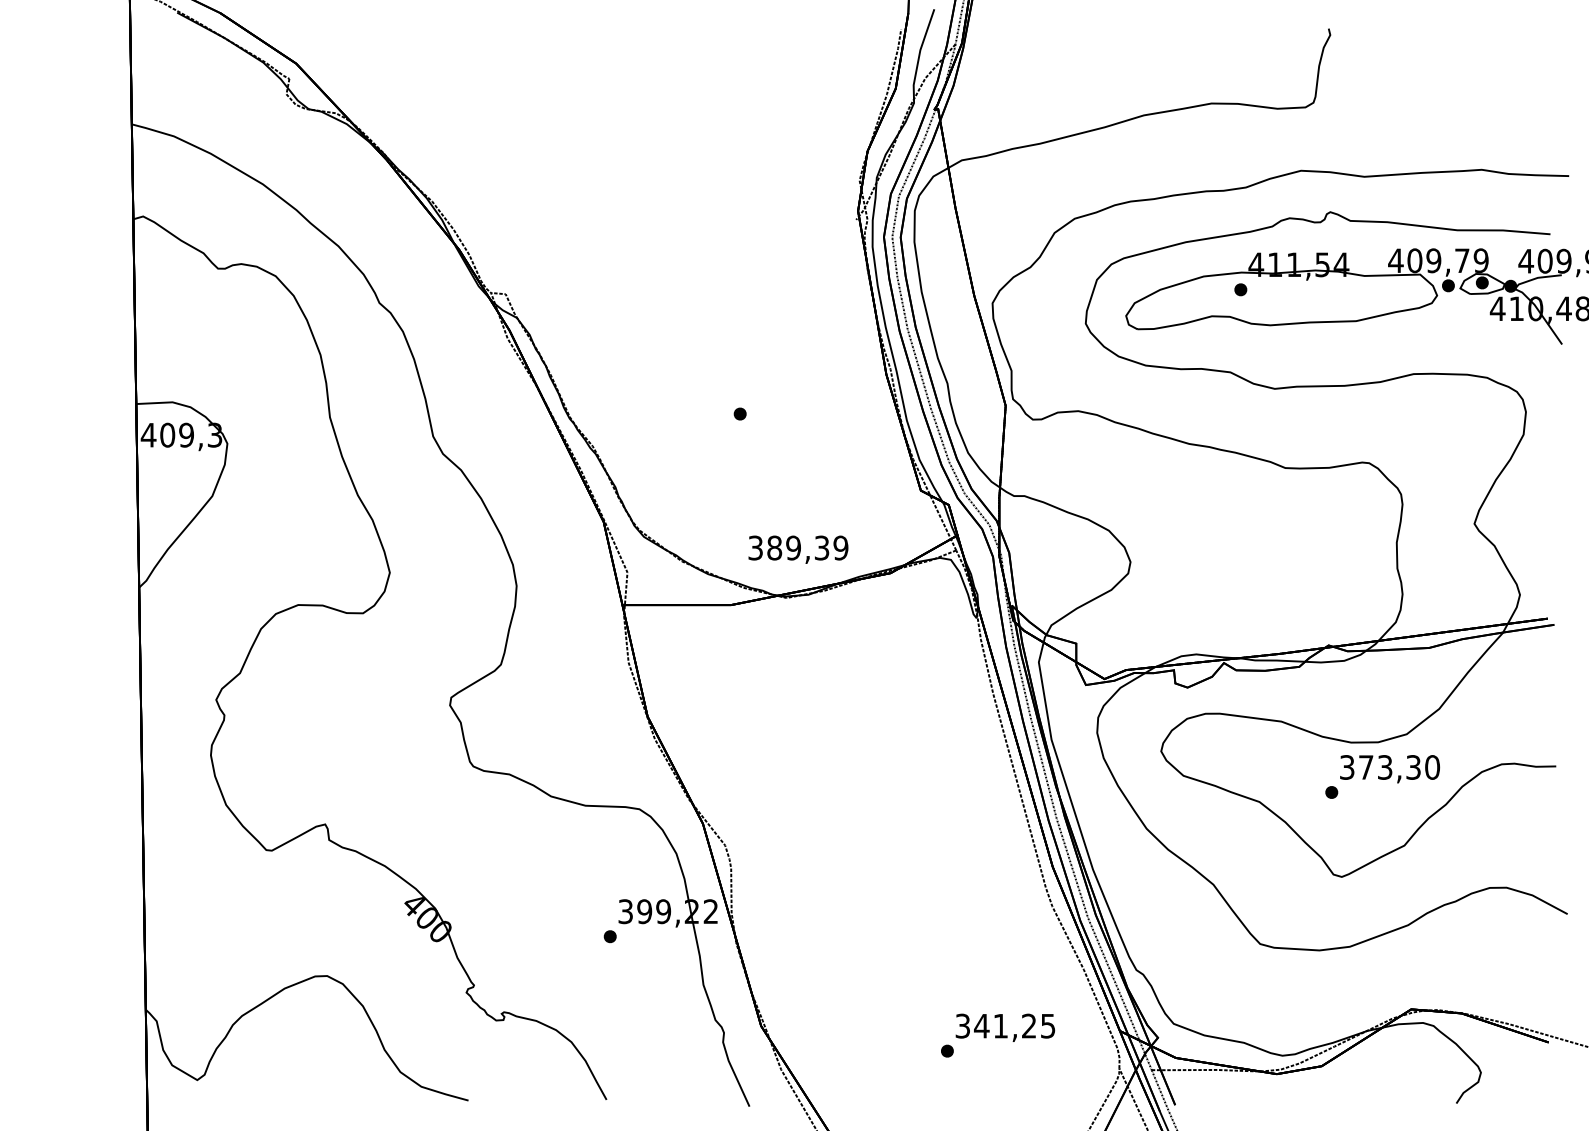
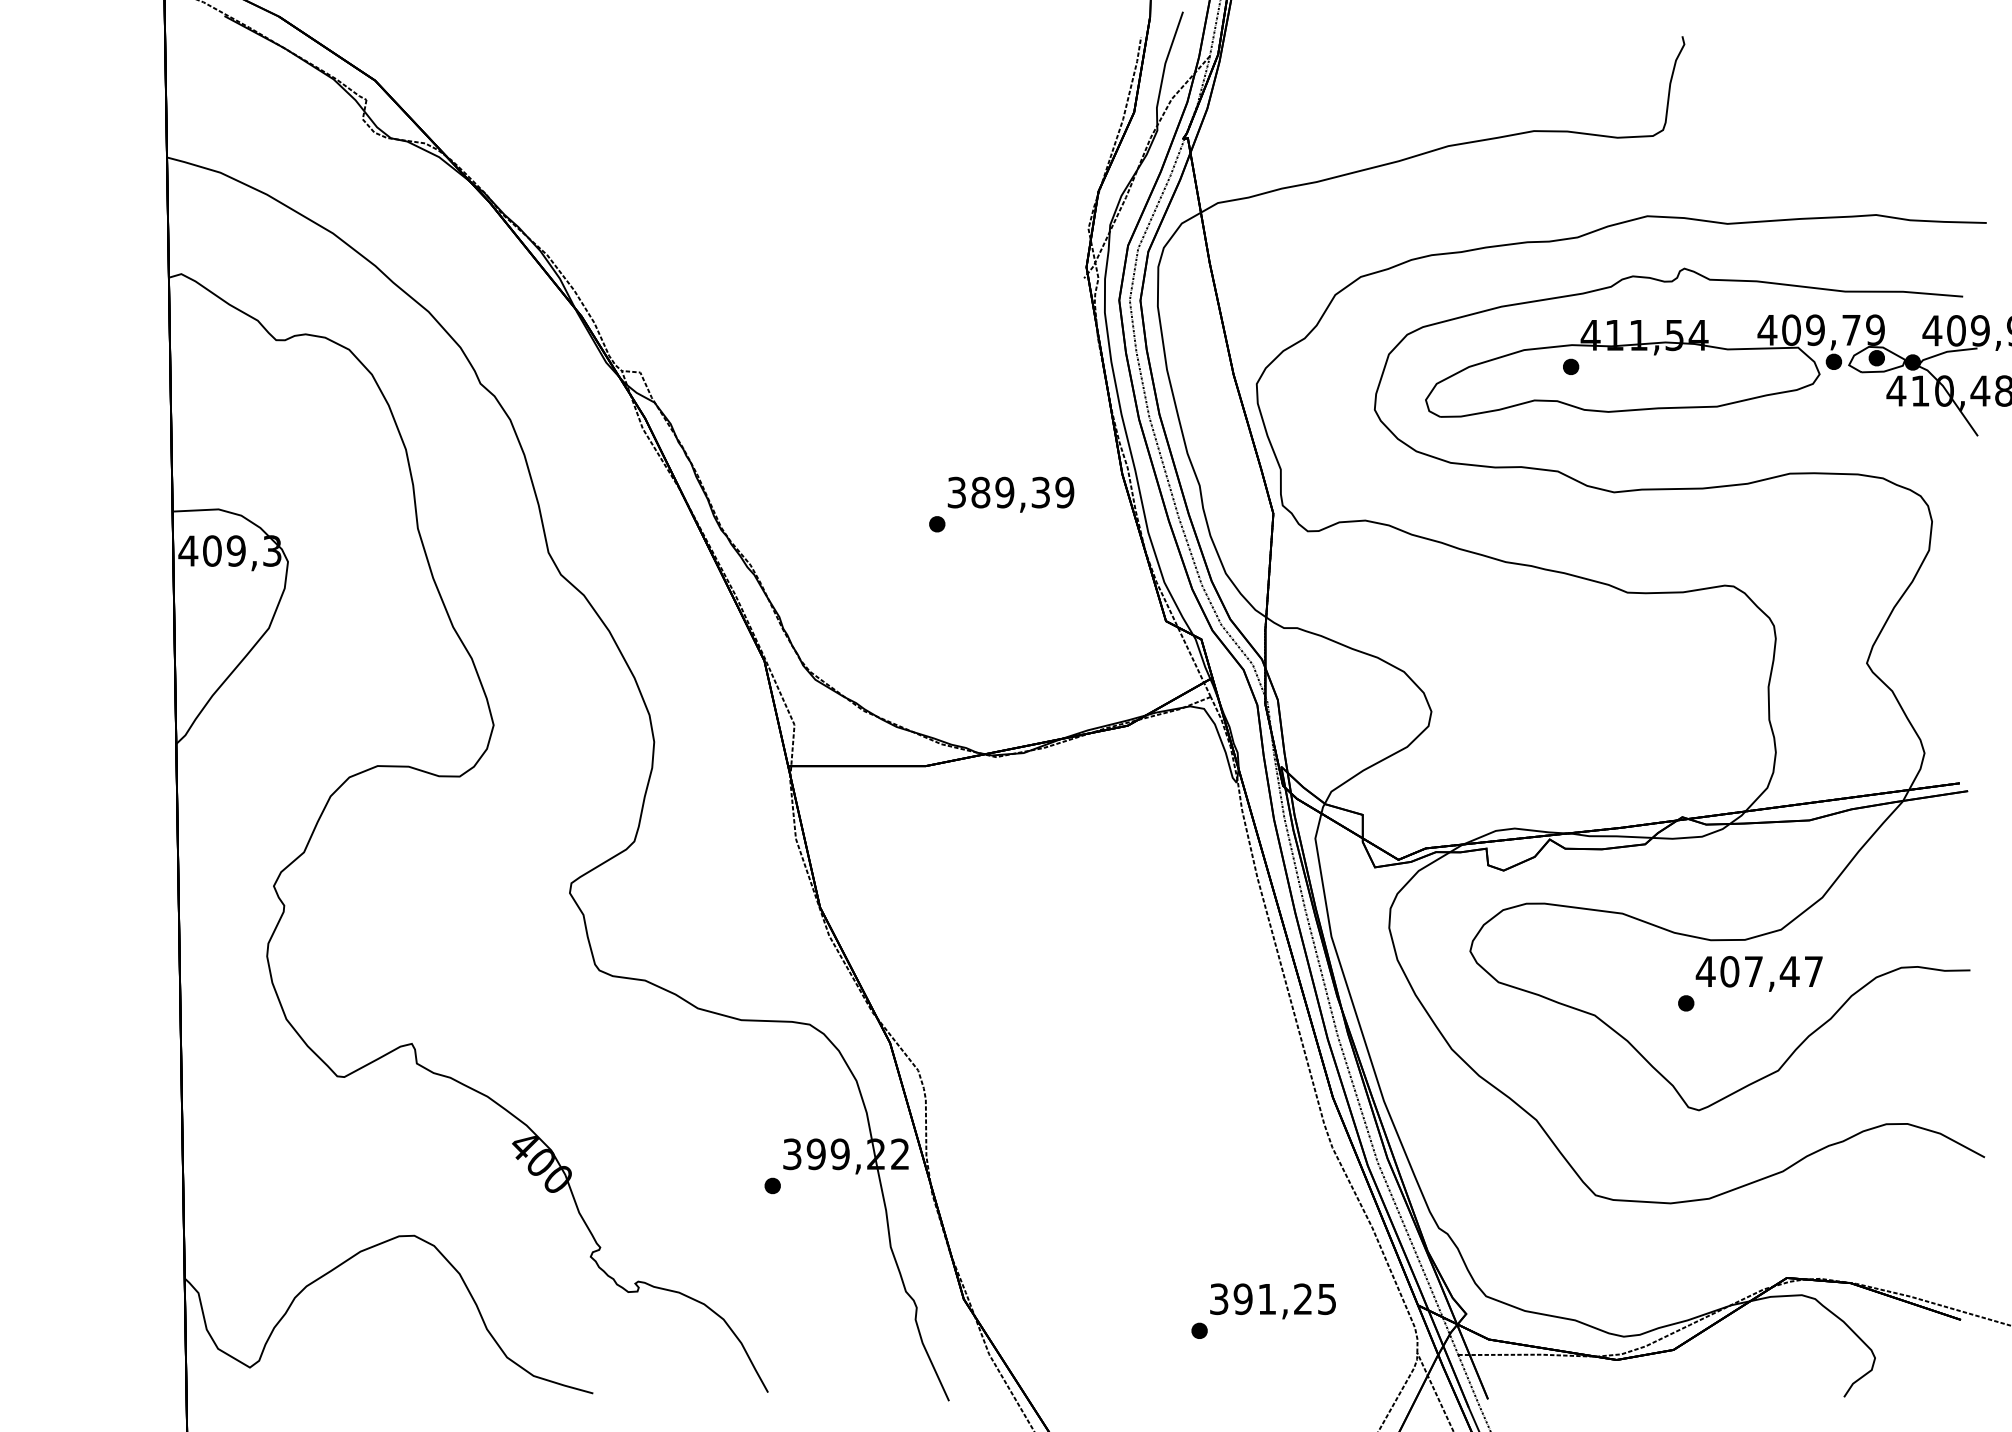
text: (798, 549) -> (1011, 494), moved
text: (1389, 767) -> (1759, 971), 373,30 -> 407,47
text: (981, 1025) -> (1242, 1298), 341,25 -> 391,25

